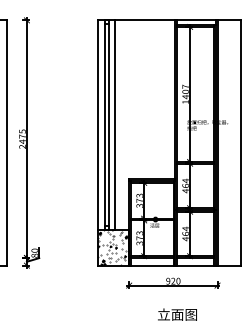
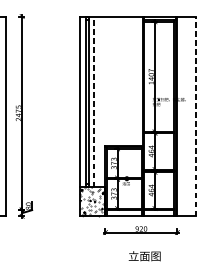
line: (115, 125) -> (94, 102), solid -> dashed
line: (240, 143) -> (196, 116), solid -> dashed

